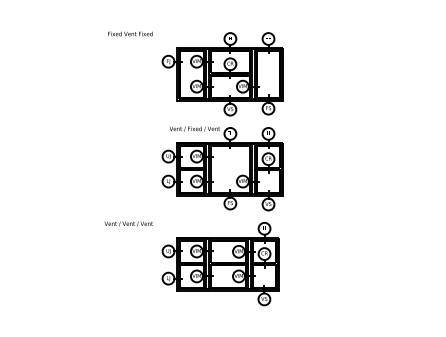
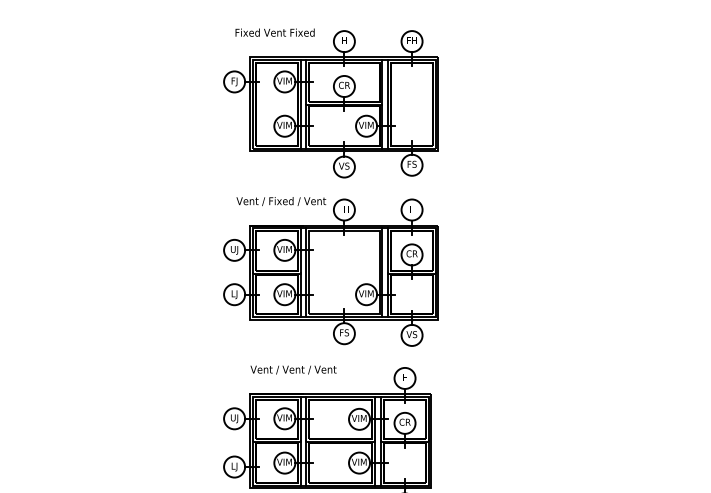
text: (130, 33) -> (275, 31), moved
text: (128, 223) -> (293, 369), moved

